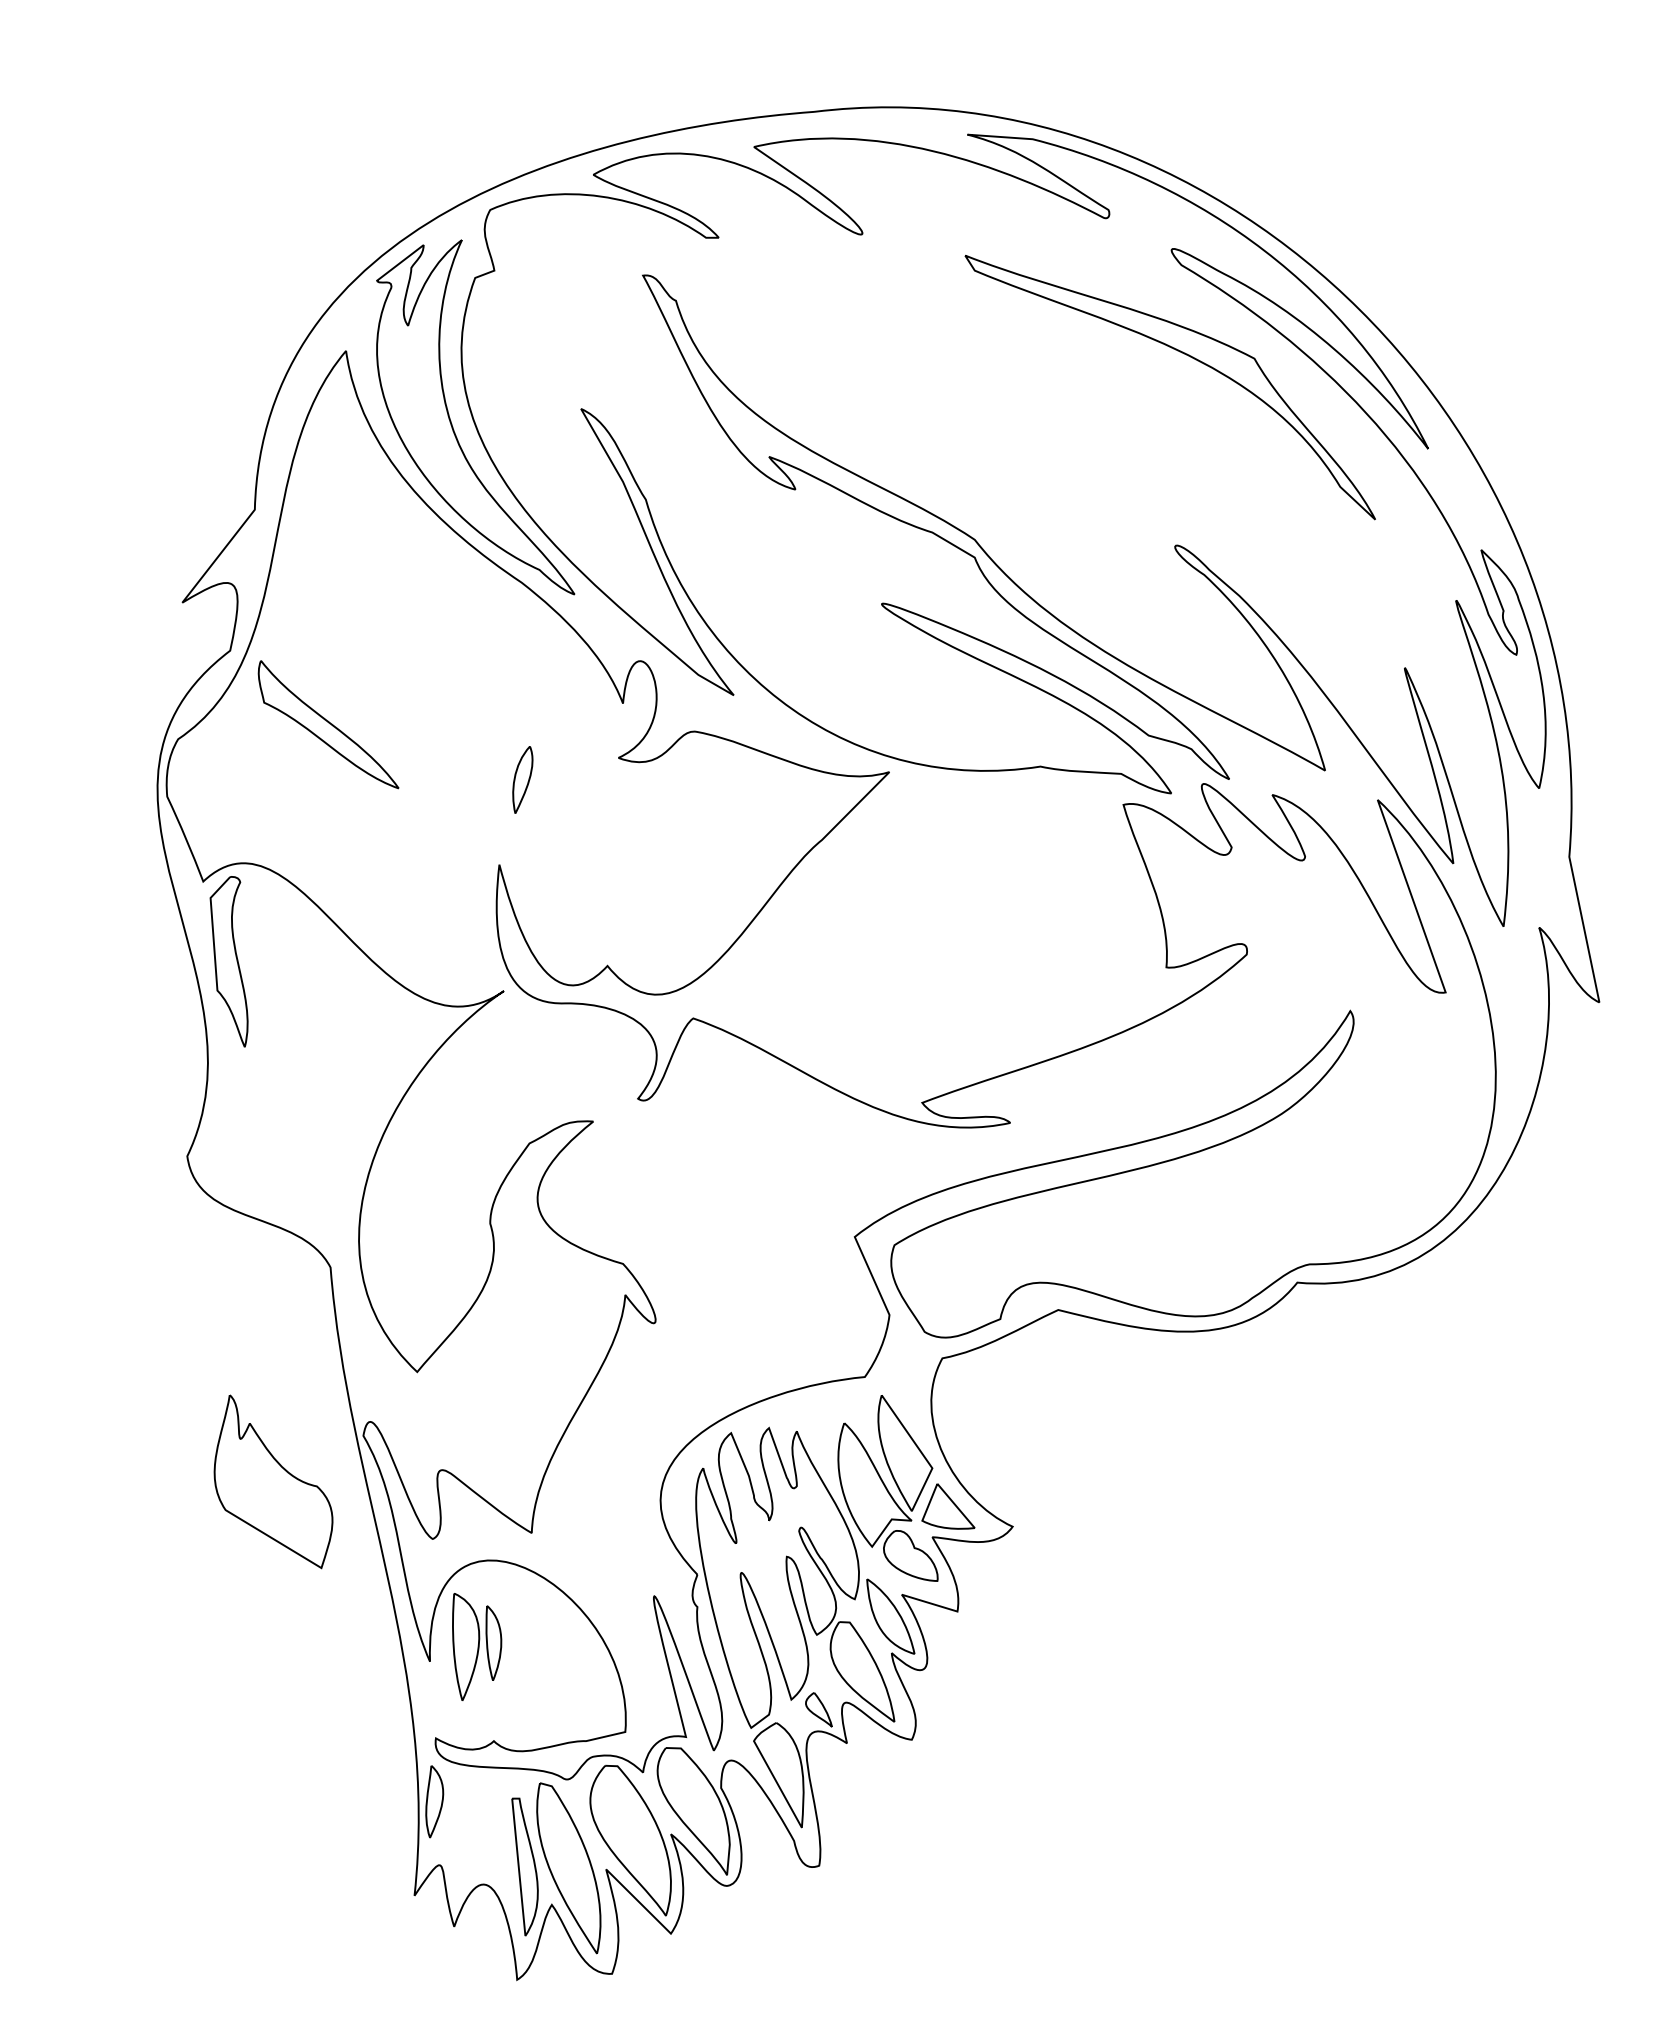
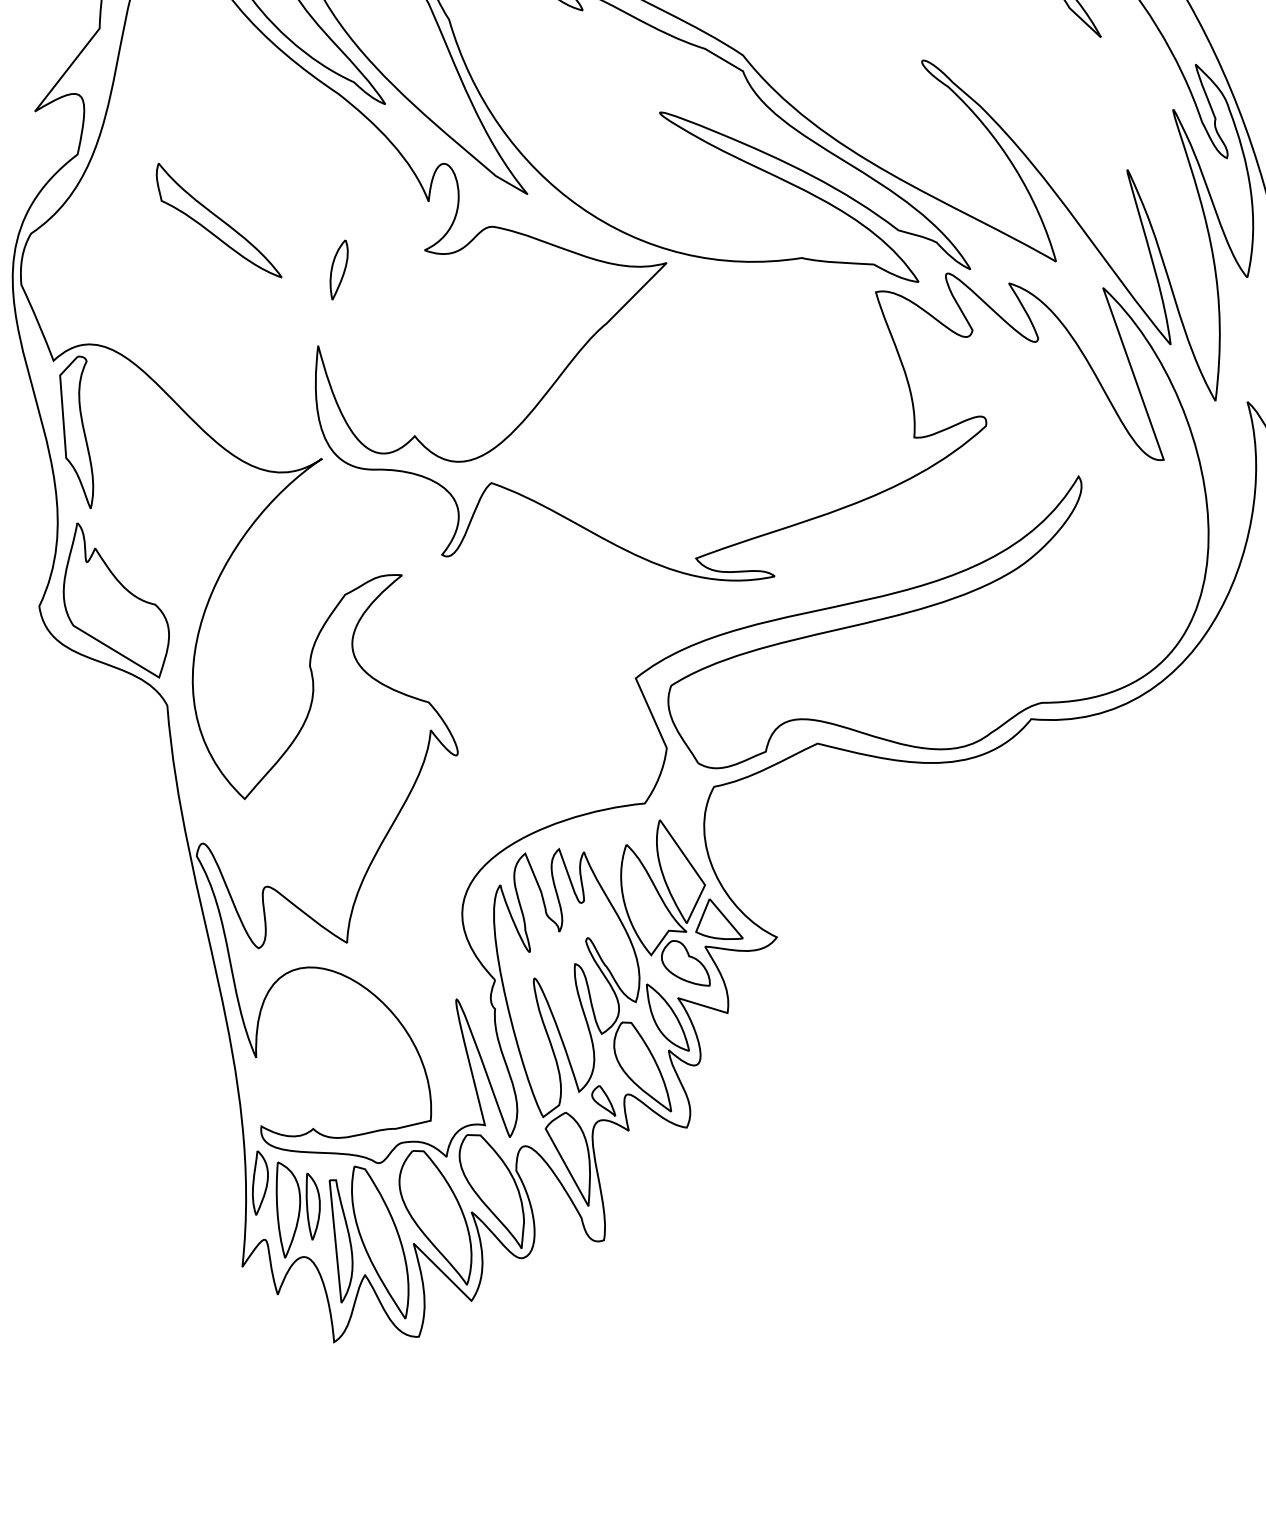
part: (328, 724) -> (219, 220), moved
part: (273, 1481) -> (116, 600), moved
part: (477, 1646) -> (298, 1209), moved

